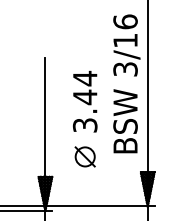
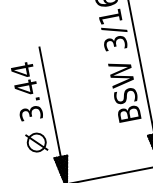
text: (85, 101) -> (27, 91), moved
part: (84, 156) -> (36, 142), moved

